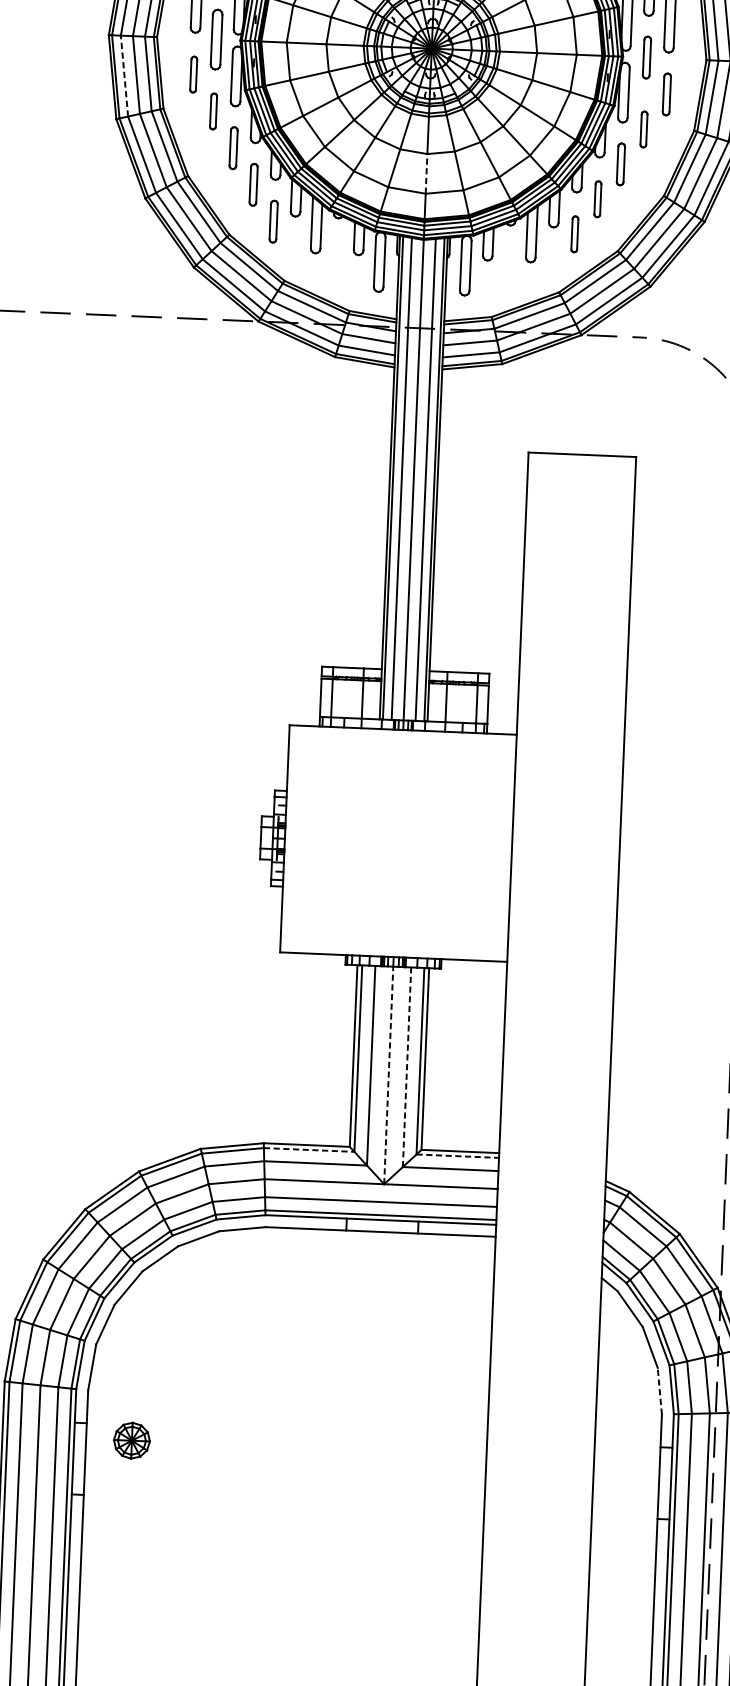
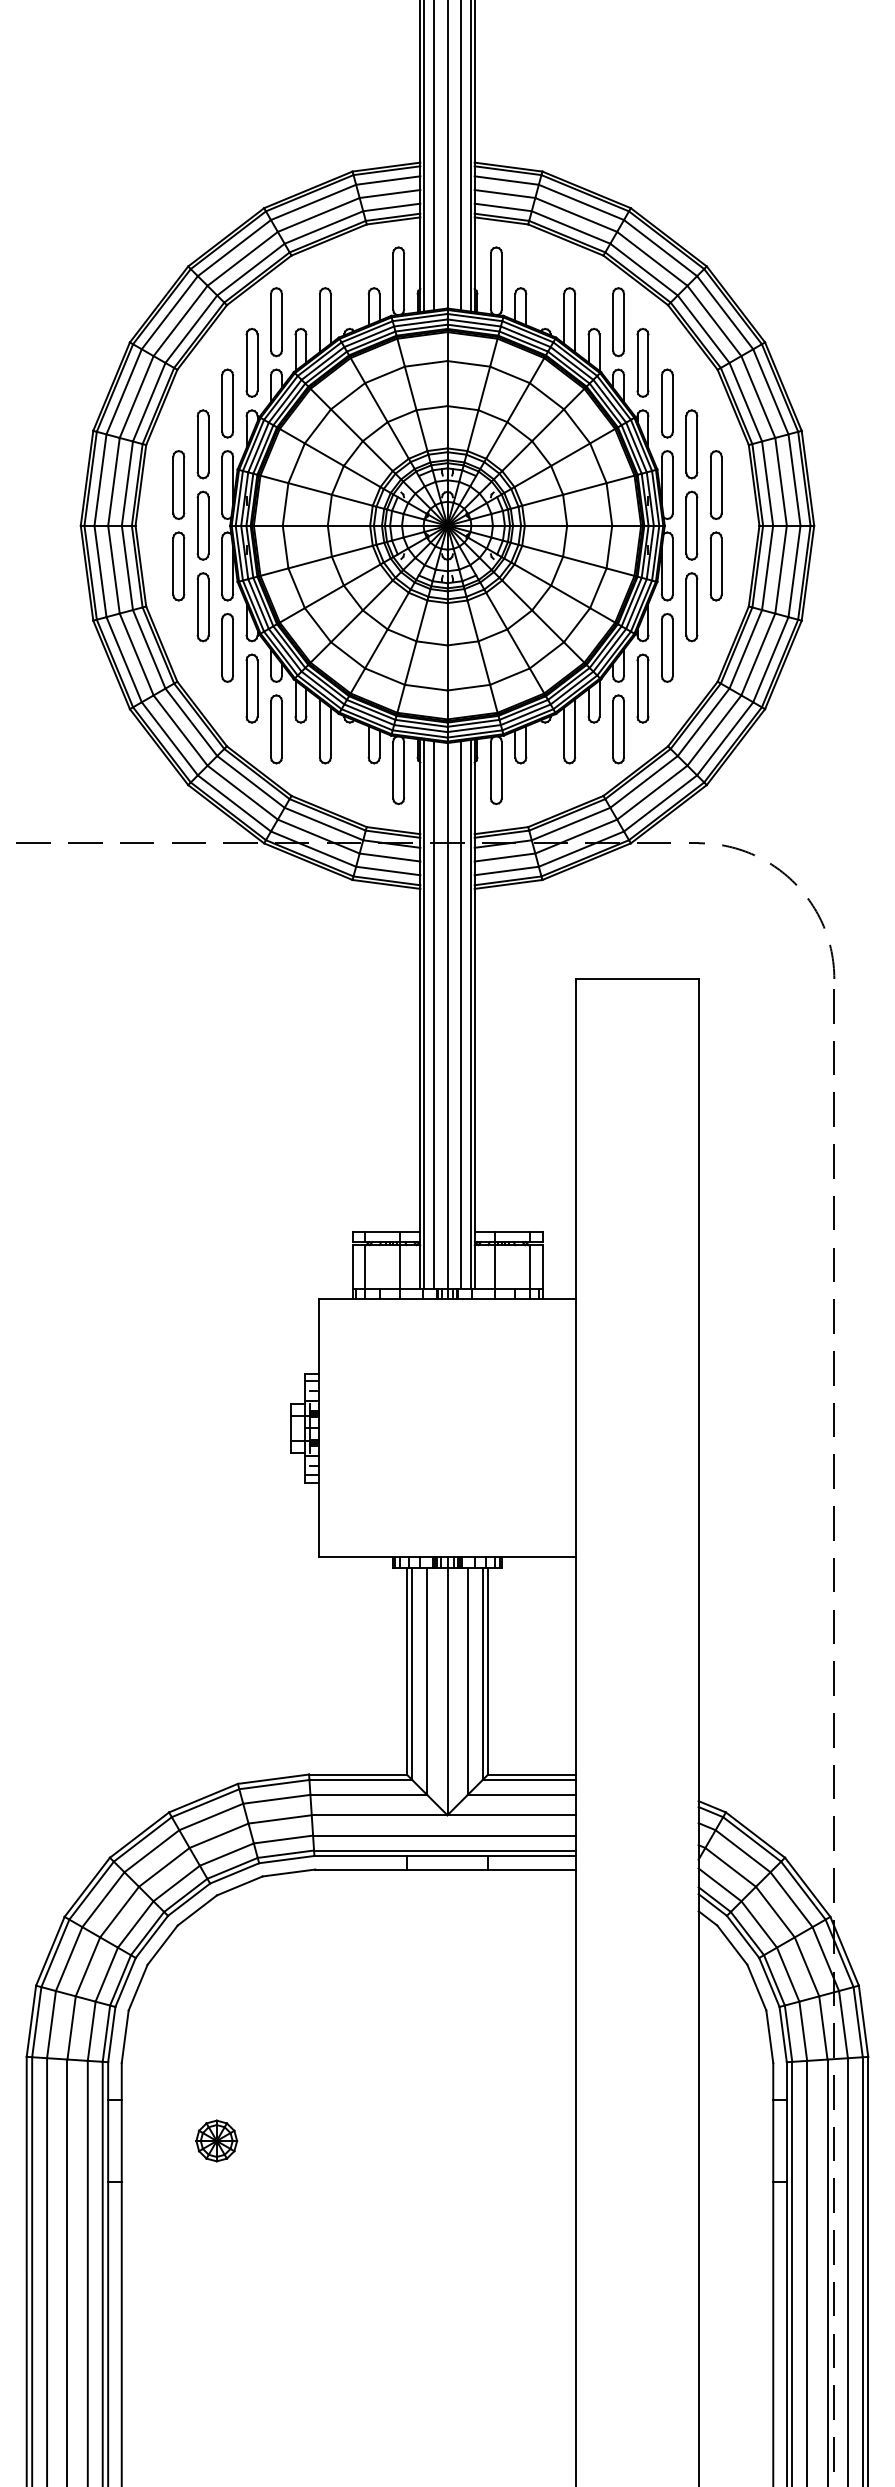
part: (646, 57) -> (691, 525), size x1.43
part: (193, 74) -> (178, 566), size x1.67
line: (124, 75) -> (100, 570), dashed -> solid
part: (666, 94) -> (715, 566), size x1.43
part: (213, 111) -> (202, 607), size x1.67
part: (643, 129) -> (691, 607), size x1.67
part: (233, 147) -> (227, 647), size x1.43
part: (621, 163) -> (667, 647), size x1.43
line: (426, 173) -> (447, 667), dashed -> solid
part: (253, 184) -> (251, 688), size x1.43
part: (597, 199) -> (642, 688), size x1.67
part: (273, 221) -> (276, 729), size x1.43
part: (574, 234) -> (618, 729), size x1.67
line: (406, 1067) -> (467, 1681), dashed -> solid
line: (388, 1075) -> (447, 1691), dashed -> solid
line: (309, 1149) -> (361, 1779), dashed -> solid
line: (457, 1155) -> (529, 1779), dashed -> solid
line: (659, 1390) -> (769, 2036), dashed -> solid
part: (131, 1440) -> (216, 2140), moved

